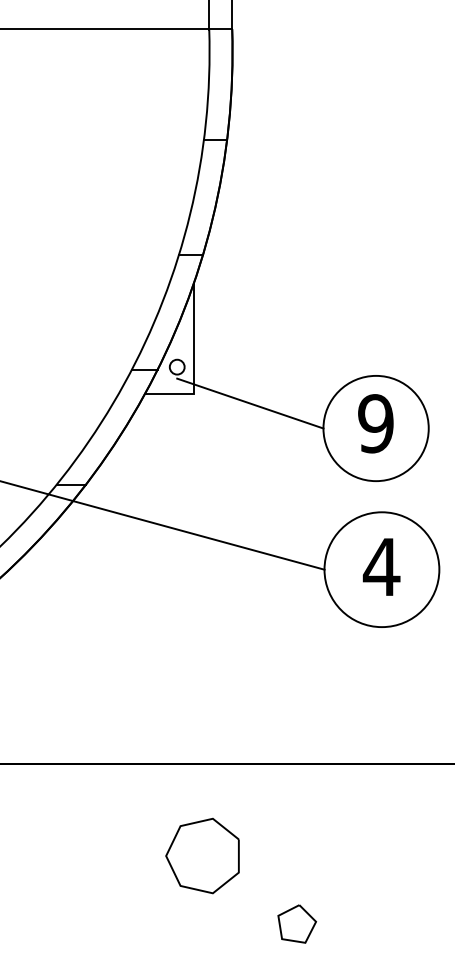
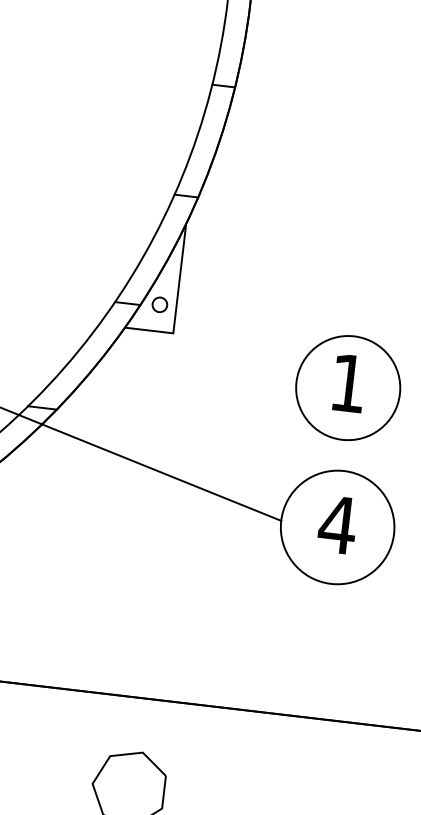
line: (250, 403) -> (227, 349), removed
text: (375, 423) -> (348, 383), 9 -> 1

